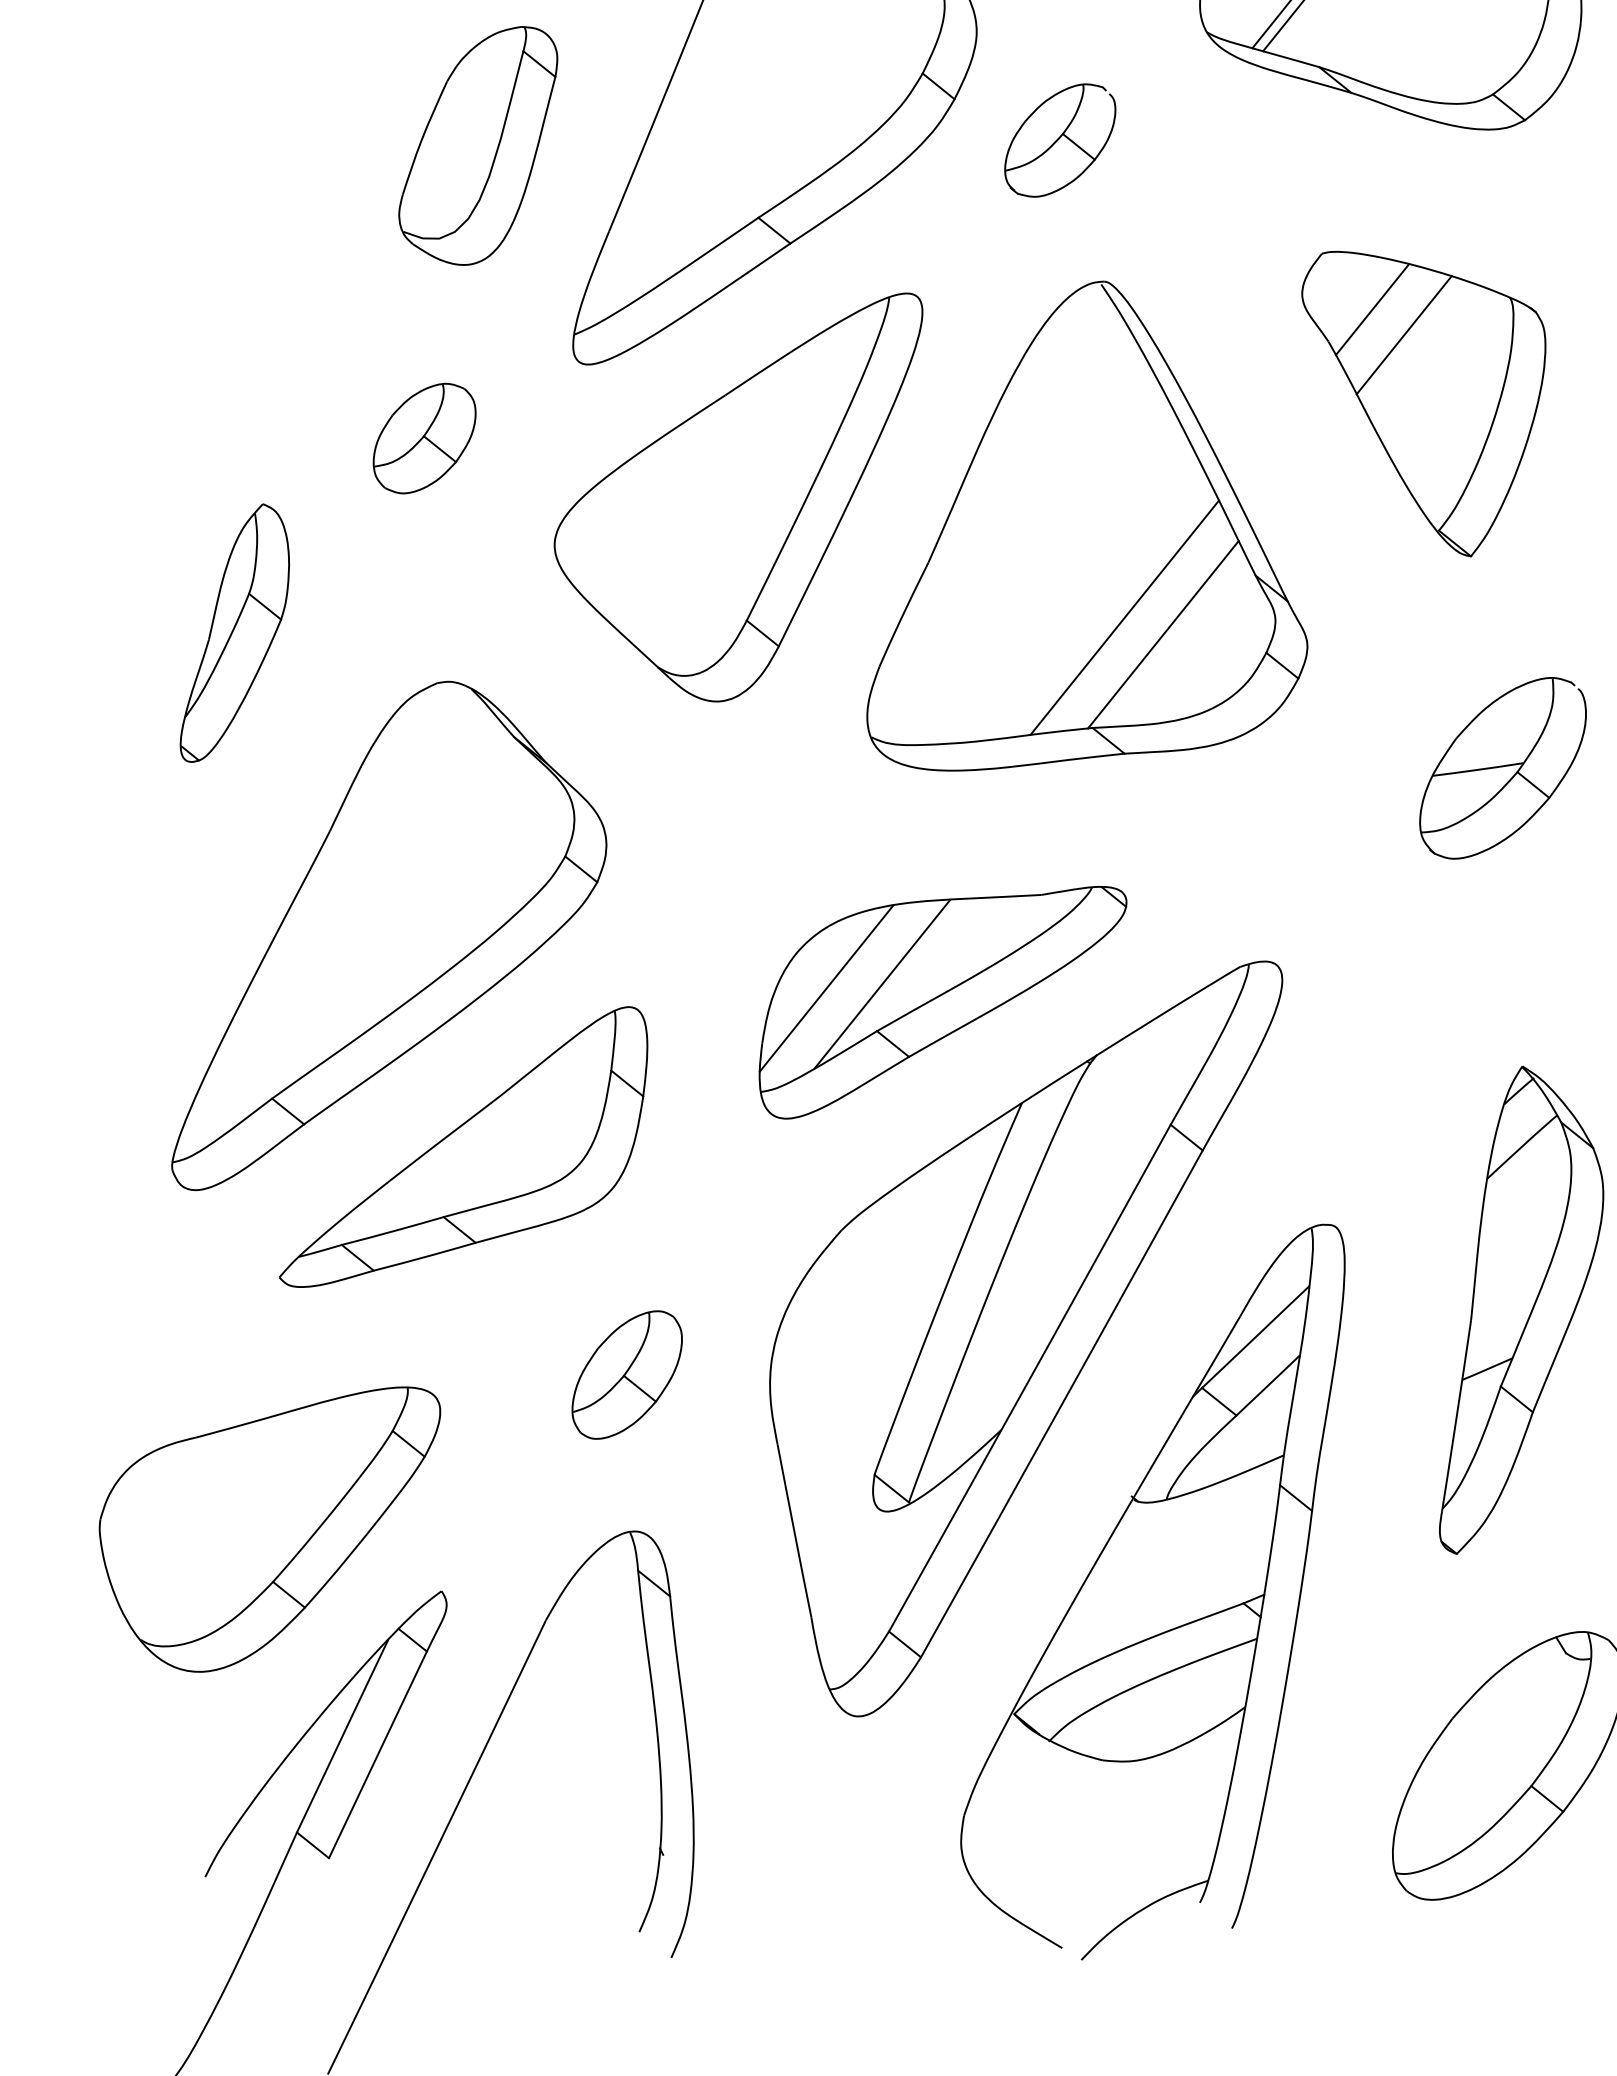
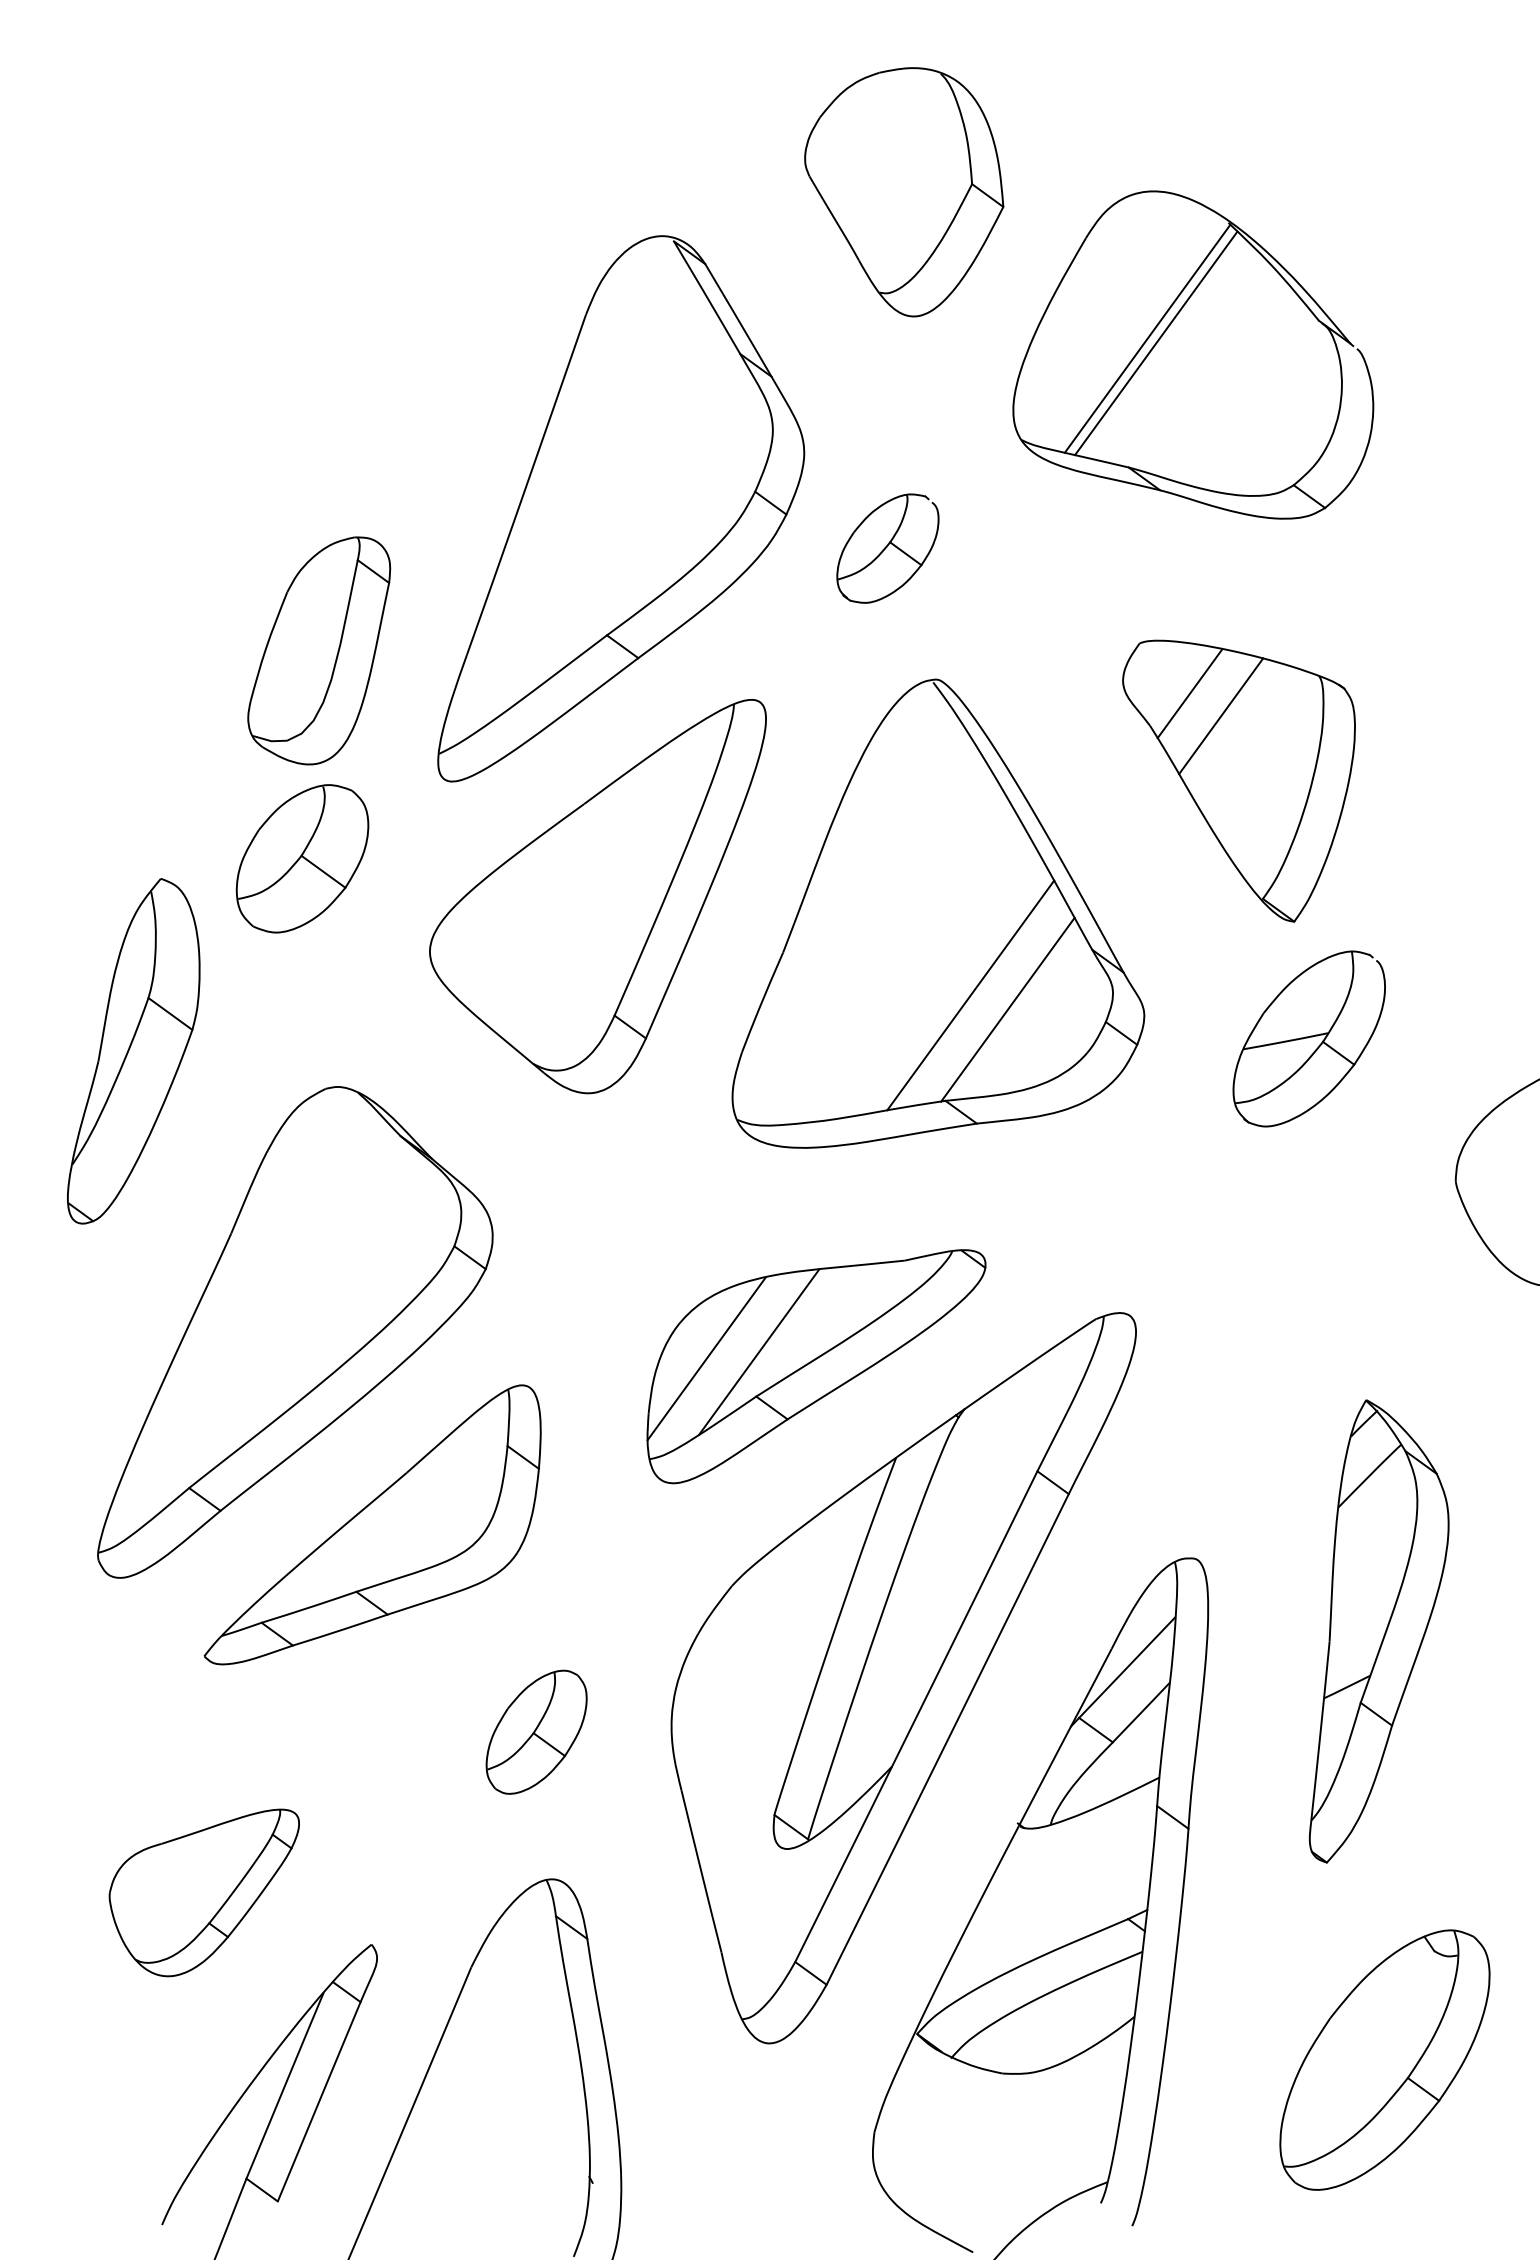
part: (478, 144) -> (319, 650), moved
part: (424, 438) -> (302, 858), size x1.4
part: (235, 633) -> (133, 1051), size x1.4
part: (1502, 767) -> (1308, 1038), moved
part: (267, 1527) -> (204, 1892), size x0.6

